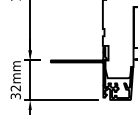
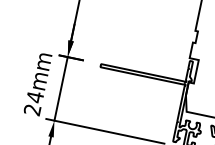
text: (15, 92) -> (33, 103), 32mm -> 24mm

